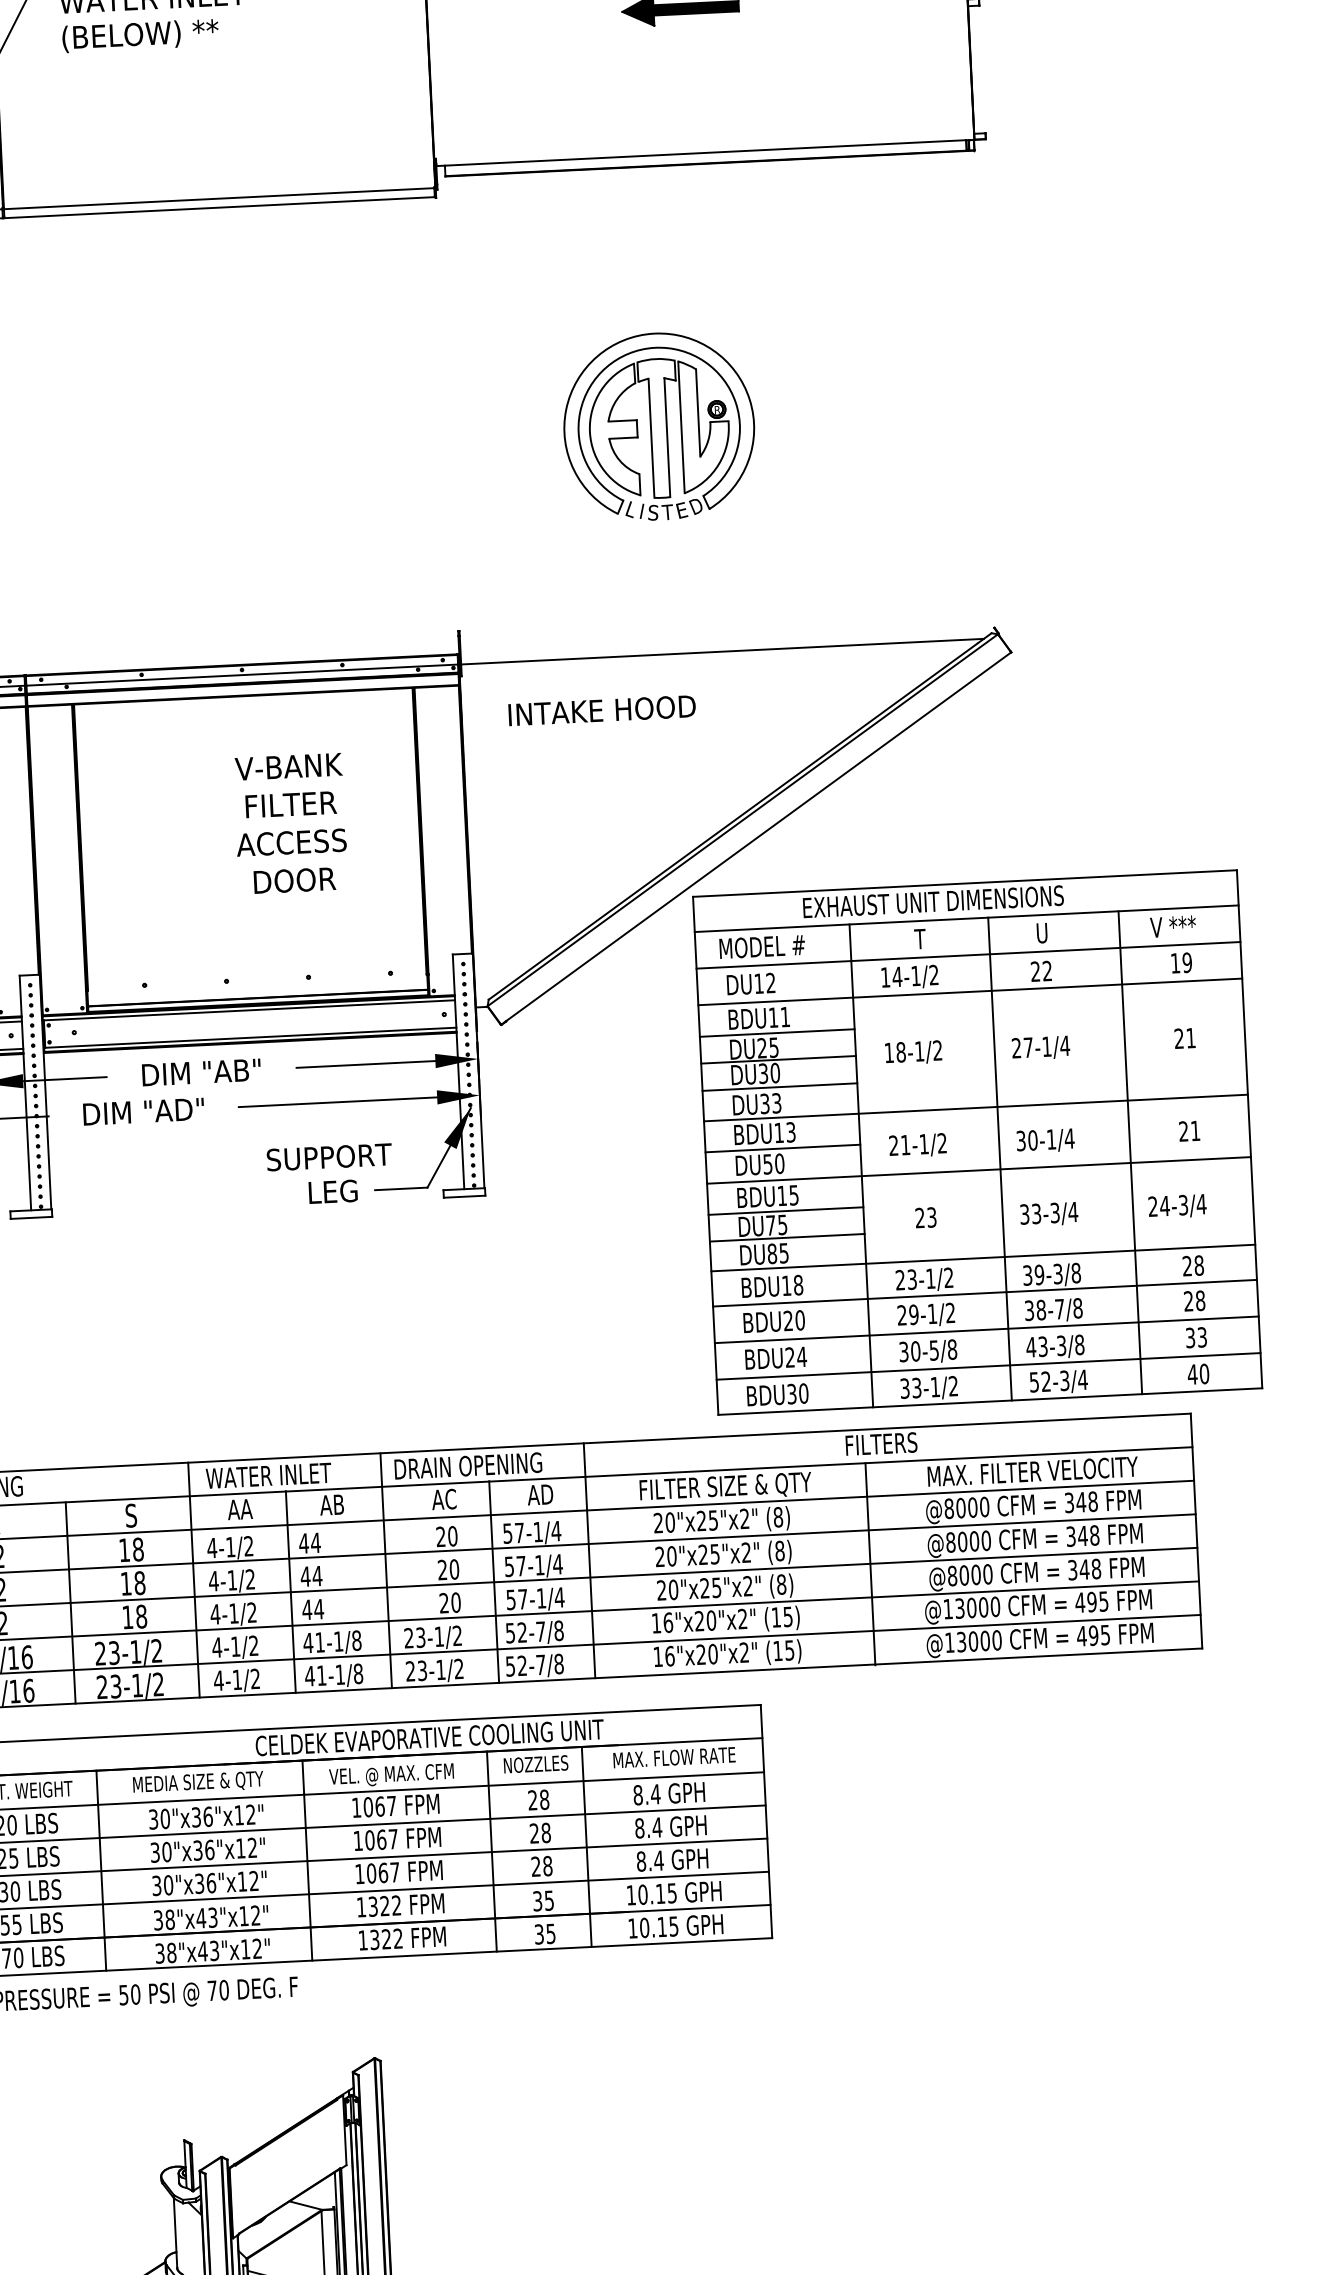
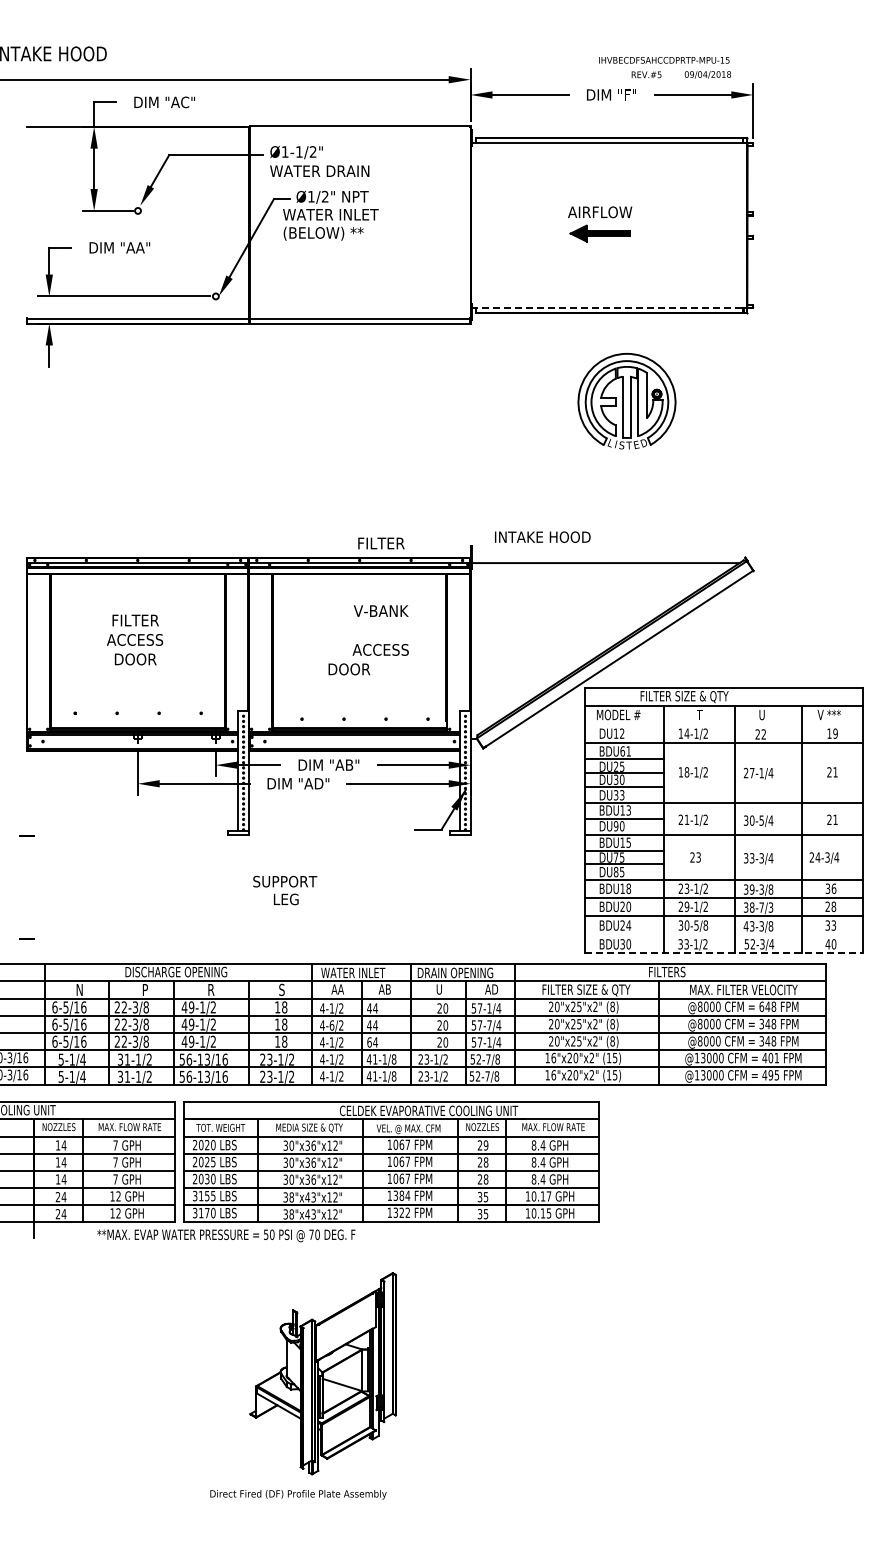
line: (701, 152) -> (607, 307), solid -> dashed
part: (658, 426) -> (626, 401), moved
text: (601, 709) -> (542, 536), moved
text: (291, 804) -> (381, 543), moved
text: (294, 880) -> (349, 669), moved
text: (933, 904) -> (707, 697), EXHAUST UNIT DIMENSIONS -> FILTER SIZE & QTY
line: (967, 955) -> (723, 724), removed
text: (773, 1017) -> (622, 751), BDU11 -> BDU61
text: (1051, 1139) -> (761, 820), 30-1/4 -> 30-5/4
text: (766, 1164) -> (615, 826), DU50 -> DU90
text: (330, 1174) -> (285, 890), moved
text: (1192, 1265) -> (830, 888), 28 -> 36
text: (1076, 1308) -> (770, 907), 38-7/8 -> 38-7/3
line: (987, 1367) -> (723, 935), removed
line: (991, 1402) -> (724, 953), solid -> dashed
text: (444, 1499) -> (442, 989), AC -> U
text: (1068, 1502) -> (761, 1006), 348 -> 648
text: (539, 1565) -> (489, 1025), 57-1/4 -> 57-7/4
text: (231, 1580) -> (331, 1025), 4-1/2 -> 4-6/2
text: (1097, 1602) -> (773, 1058), 495 -> 401
text: (307, 1609) -> (369, 1042), 44 -> 64
text: (543, 1799) -> (485, 1145), 28 -> 29
text: (671, 1893) -> (548, 1196), 10.15 -> 10.17
text: (390, 1905) -> (404, 1195), 1322 -> 1384

